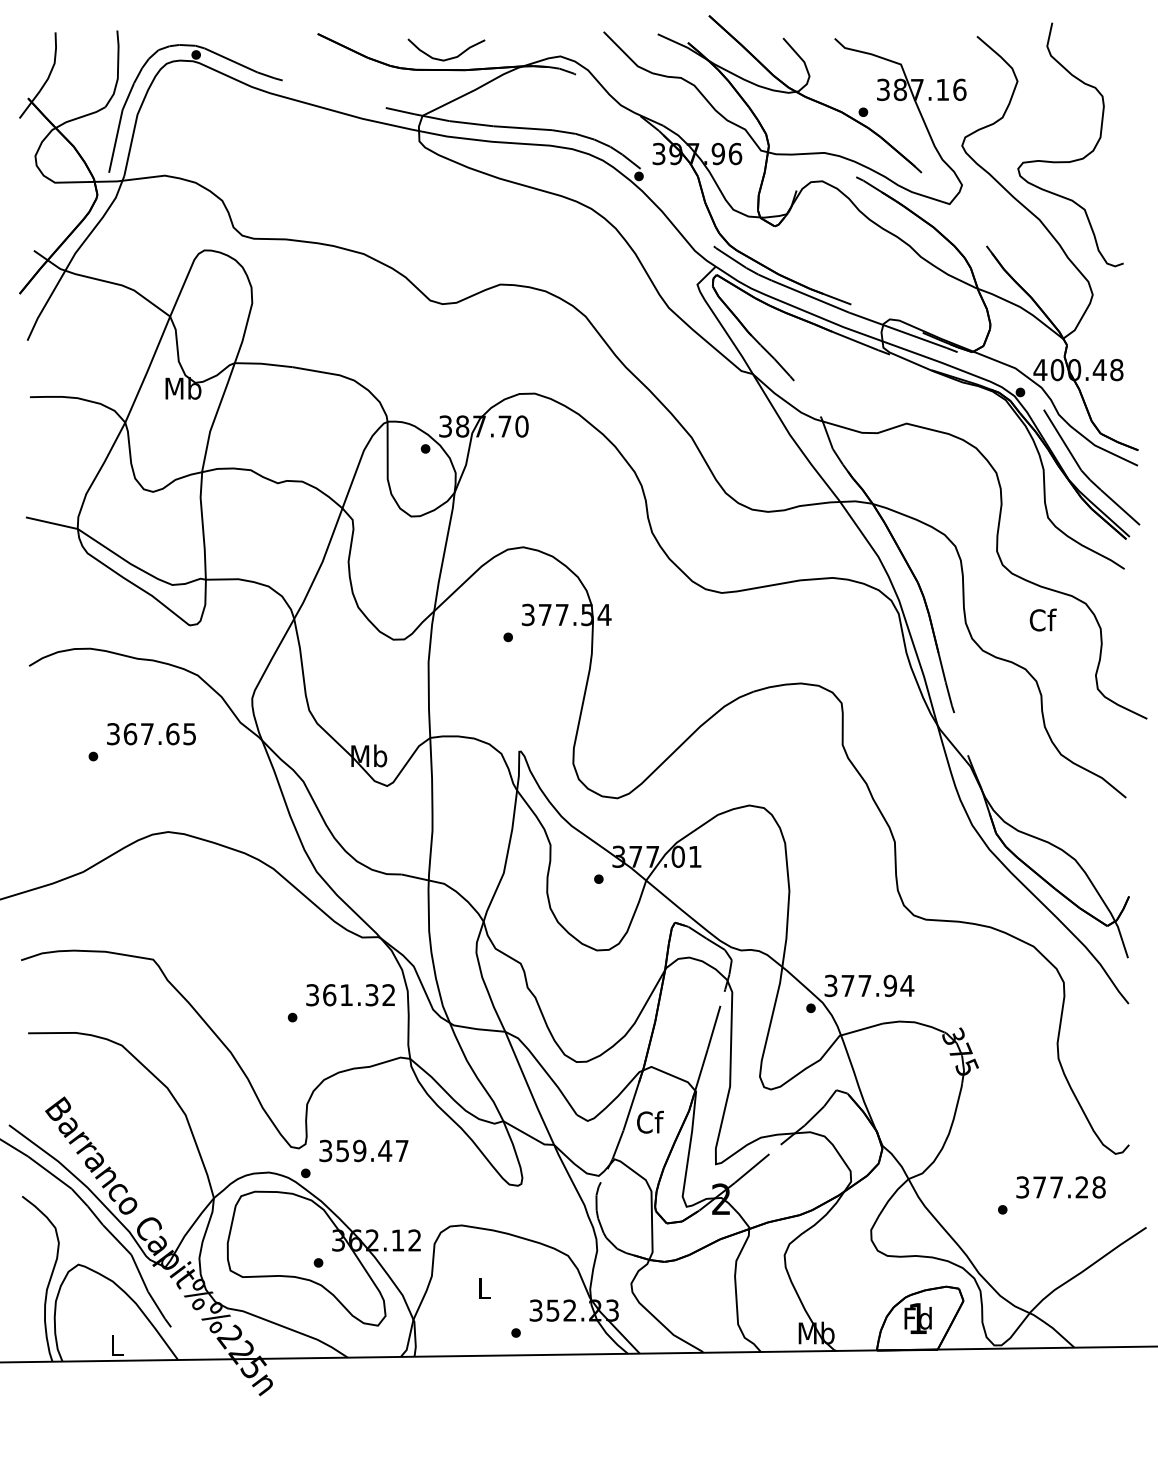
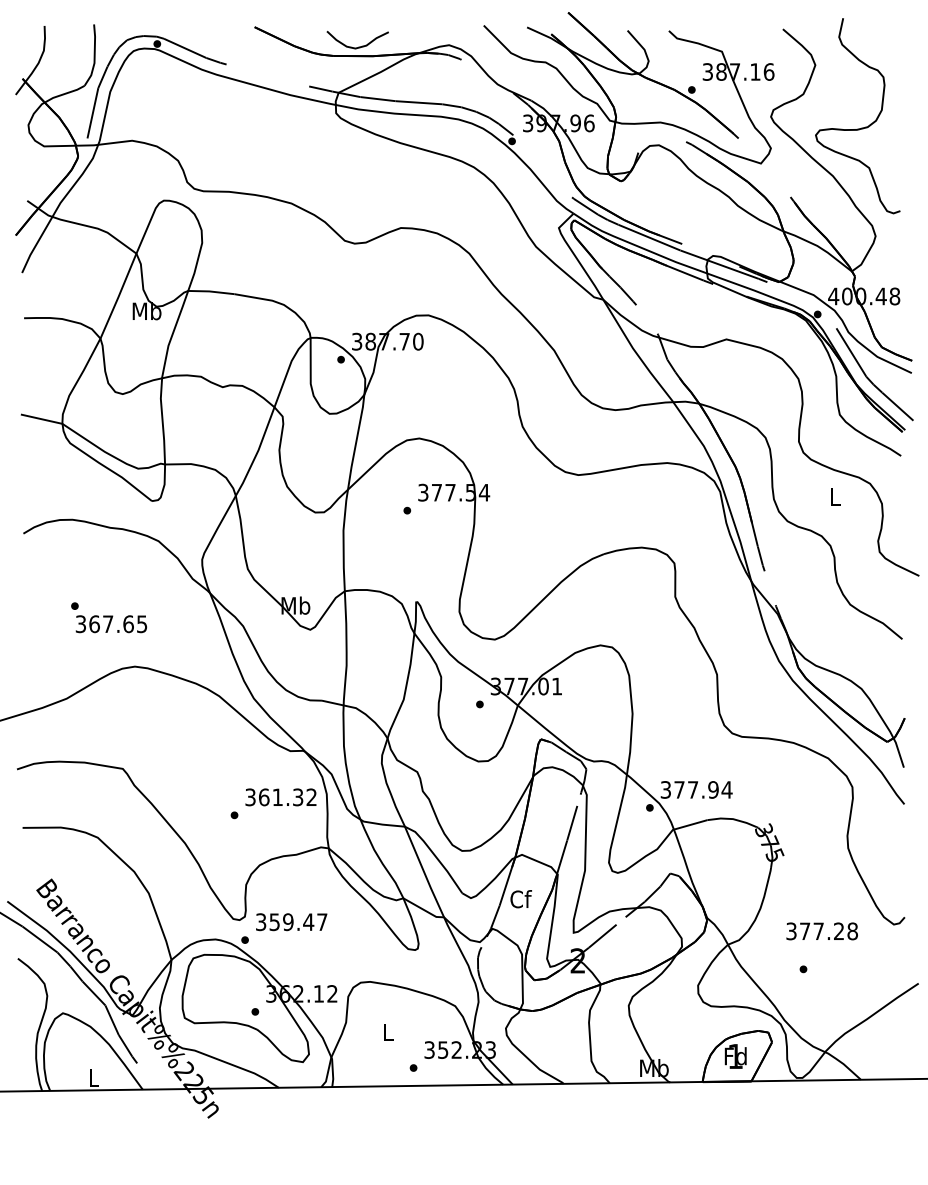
text: (1042, 619) -> (835, 496), Cf -> L
text: (151, 734) -> (111, 624), moved
text: (1060, 1187) -> (821, 931), moved

